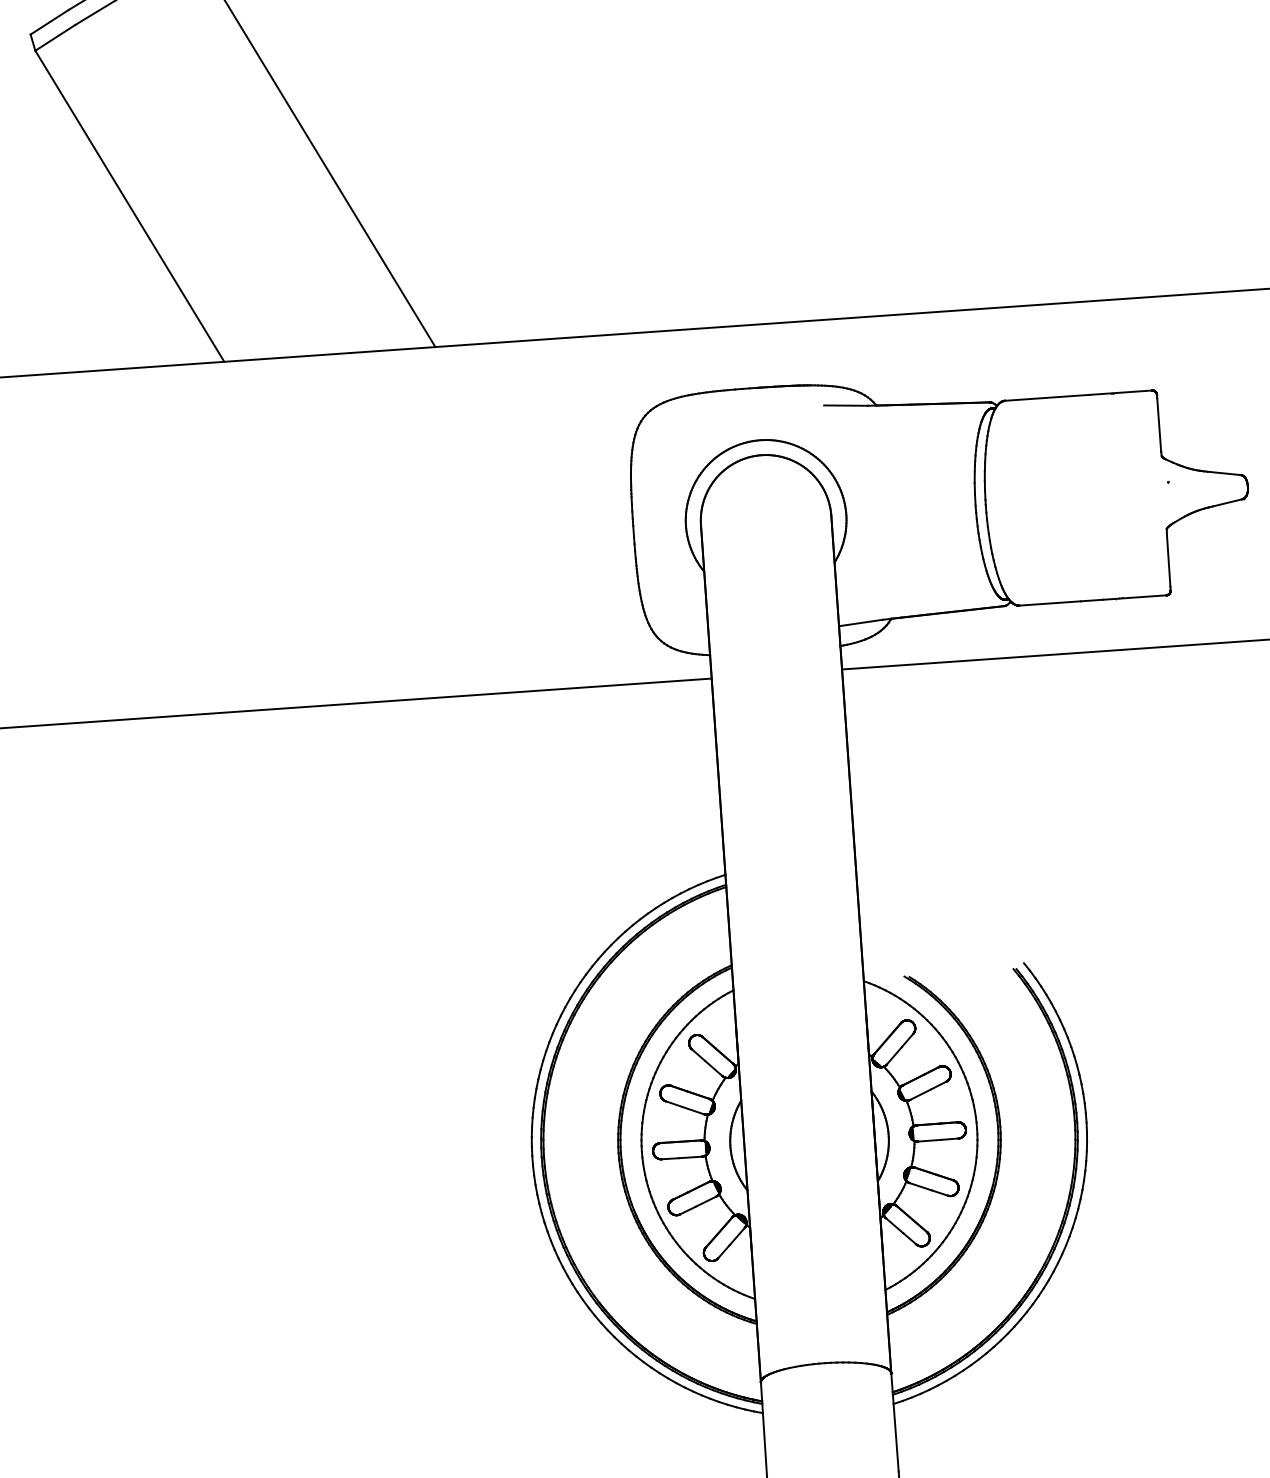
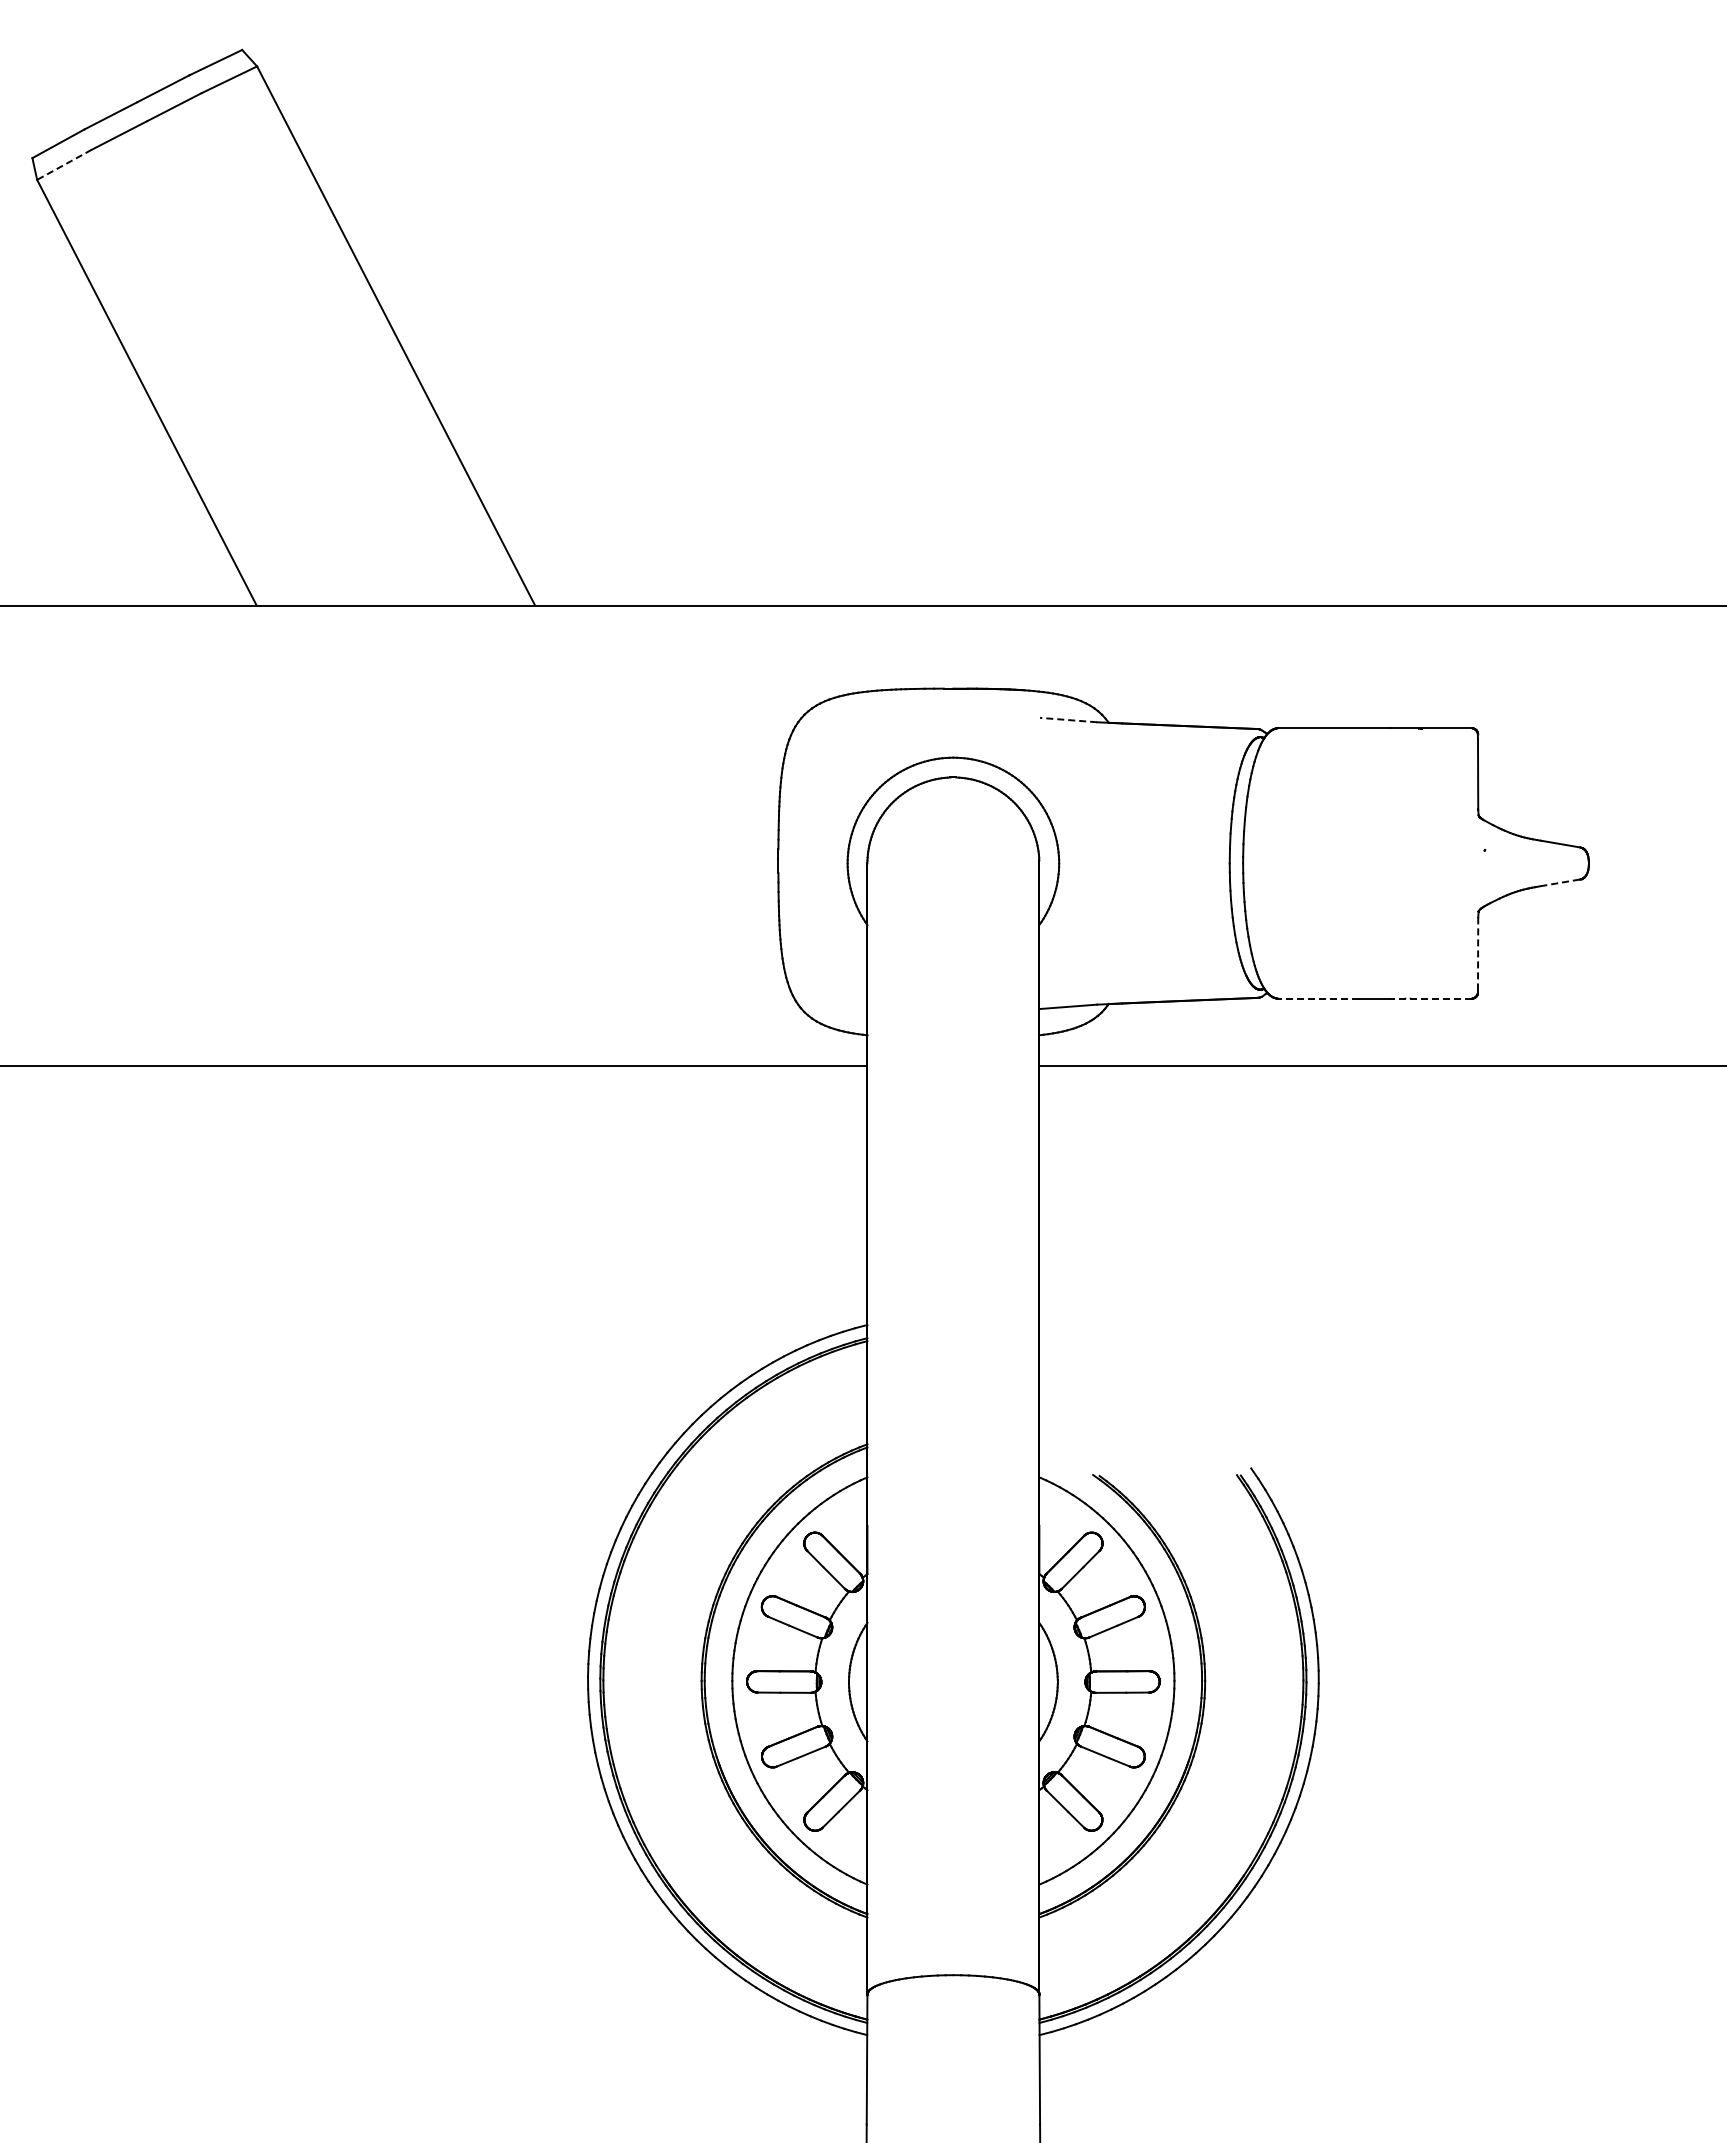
line: (55, 38) -> (64, 165), solid -> dashed
line: (845, 405) -> (1068, 720), solid -> dashed
line: (1227, 502) -> (1560, 882), solid -> dashed
line: (1168, 560) -> (1478, 952), solid -> dashed
line: (1134, 597) -> (1430, 998), solid -> dashed
line: (1049, 603) -> (1317, 998), solid -> dashed

